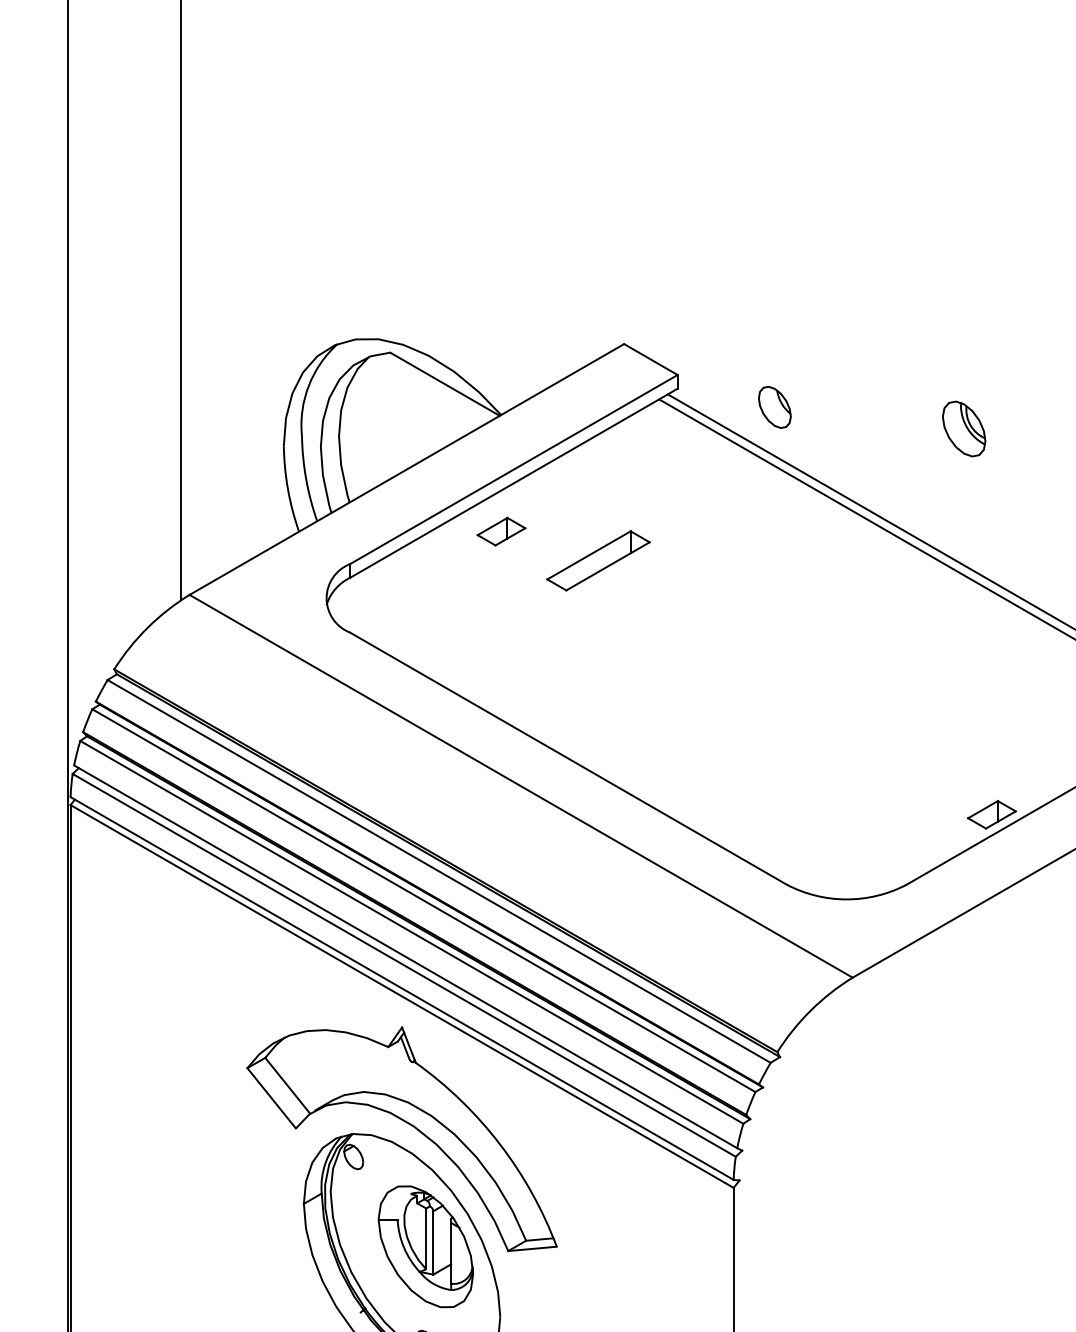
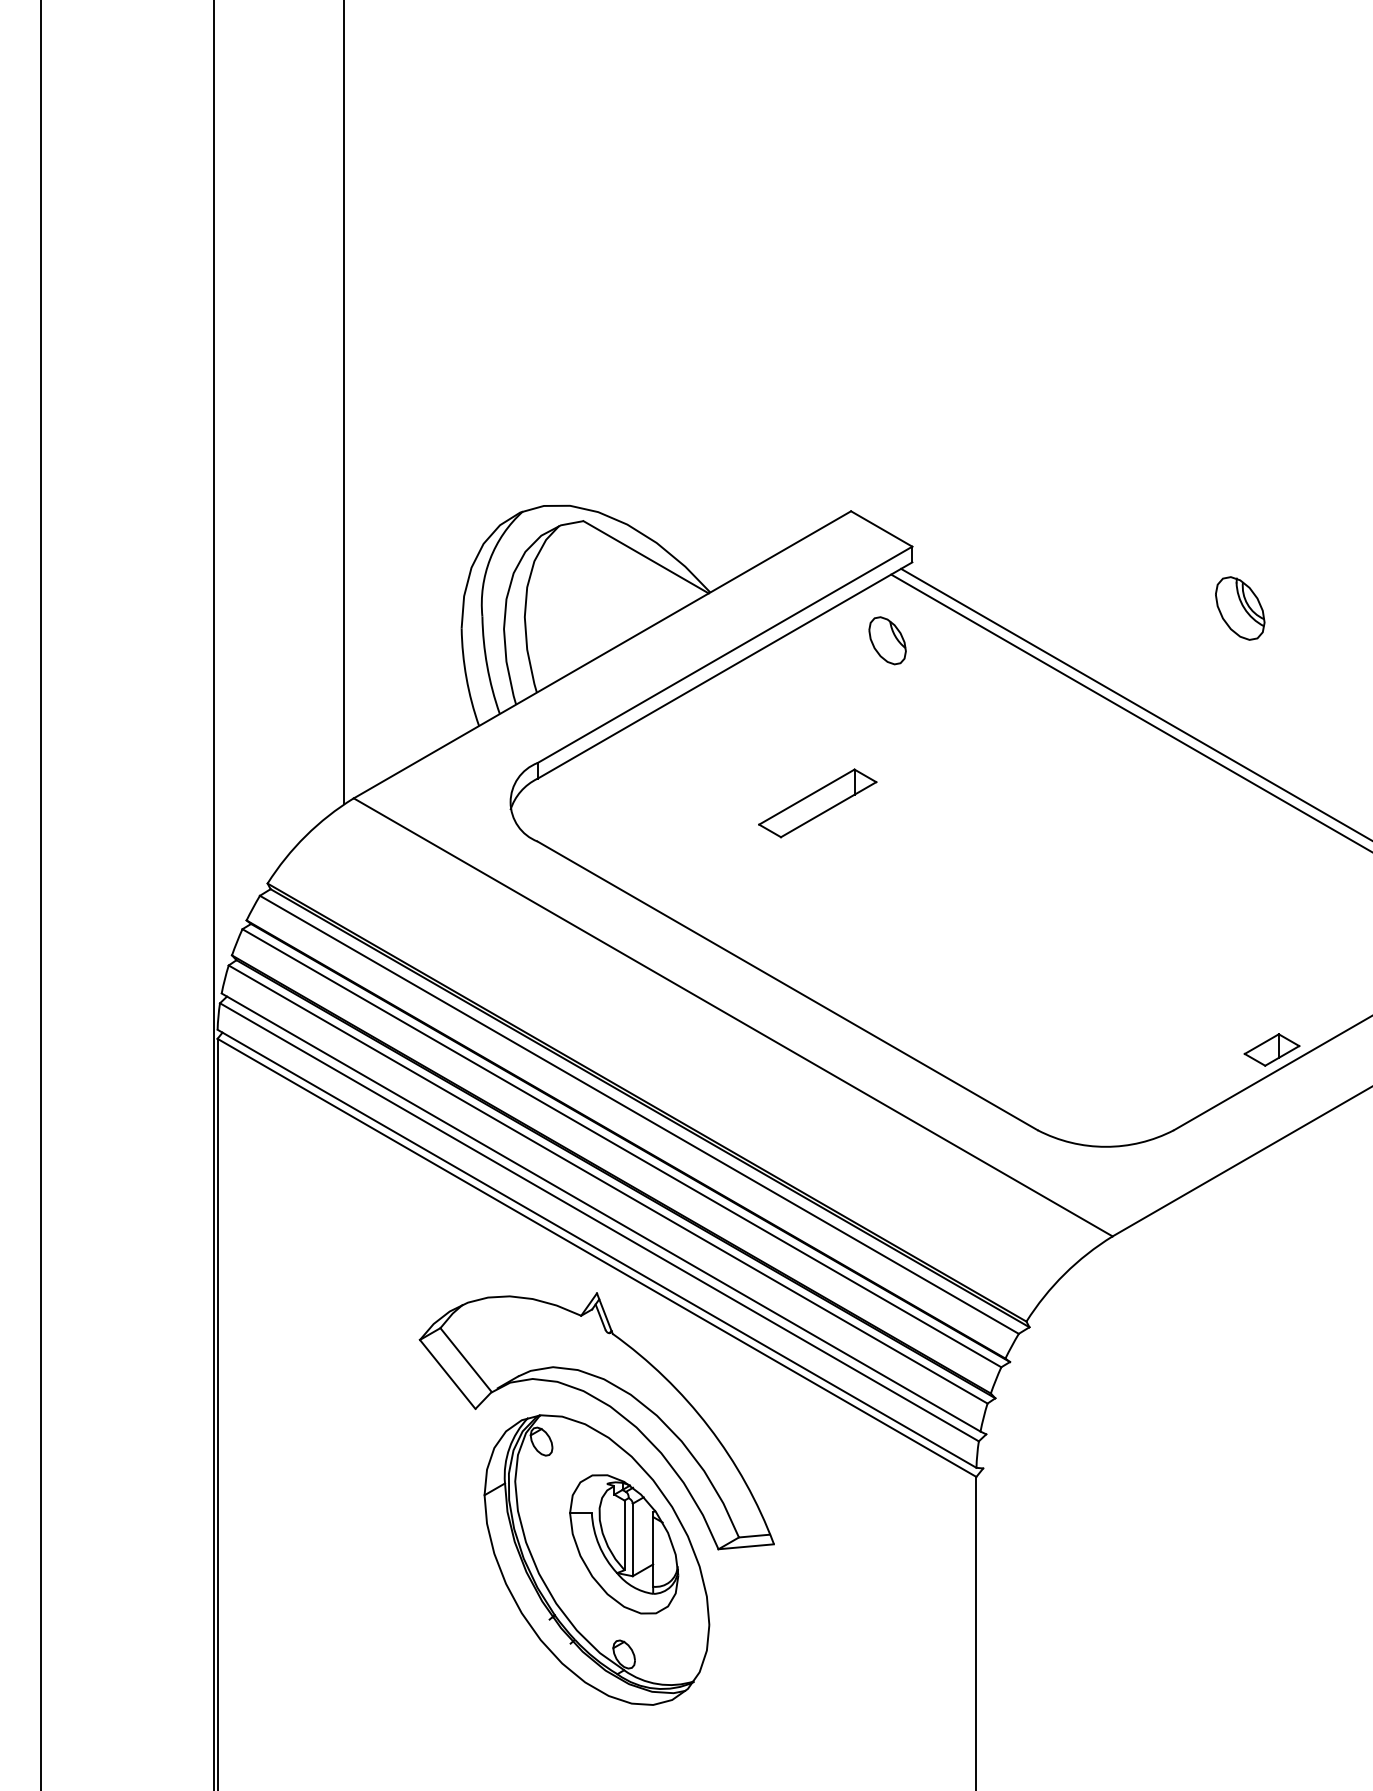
part: (774, 407) -> (887, 640), moved
part: (501, 531) -> (710, 725), removed
part: (598, 560) -> (817, 803), moved

